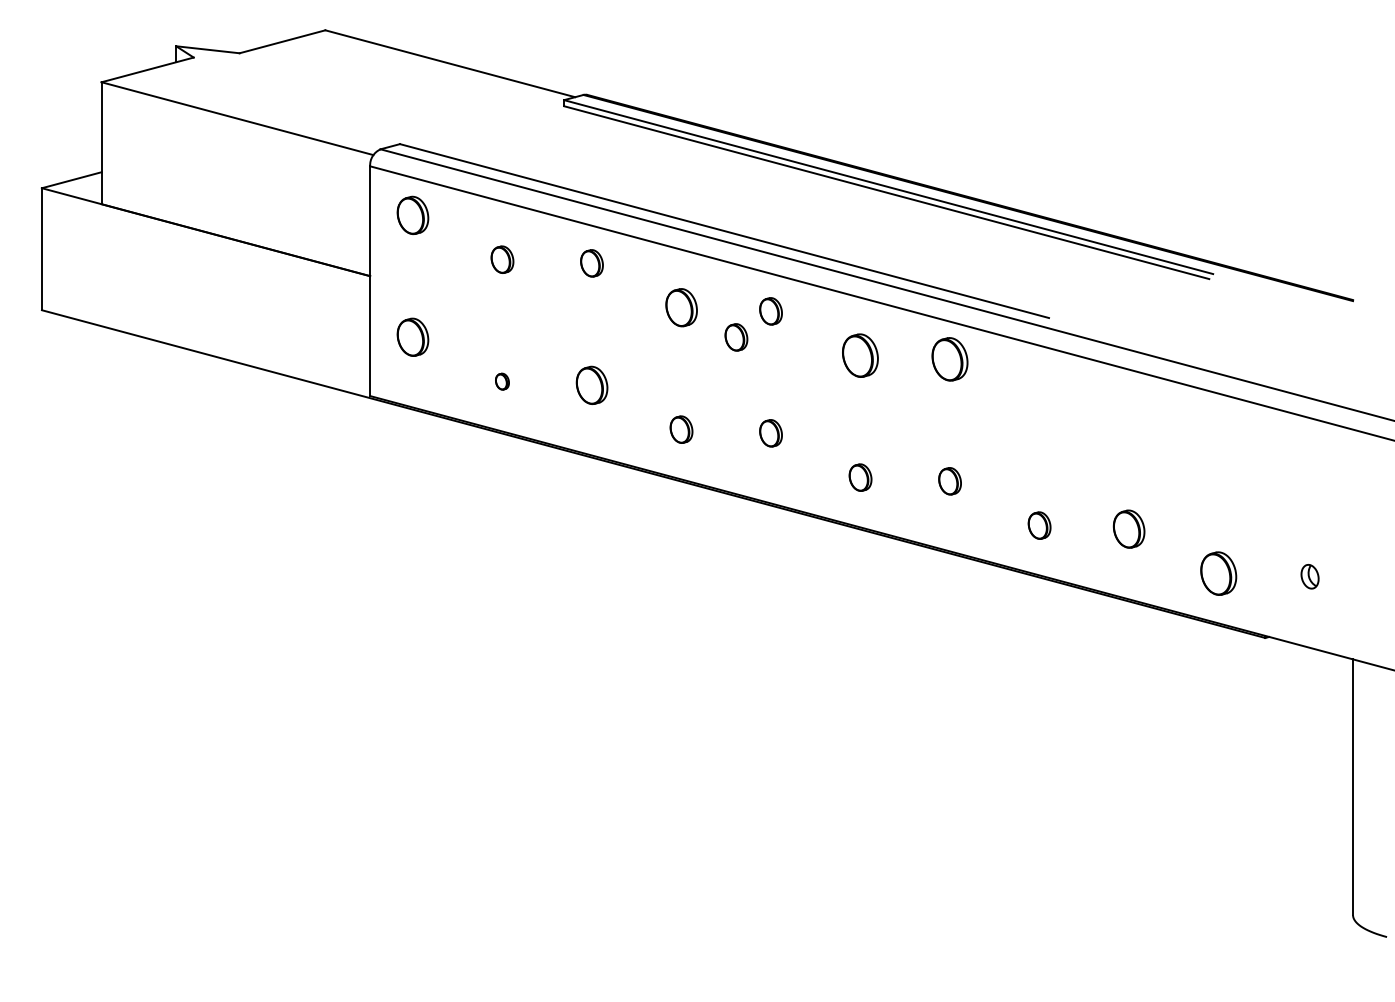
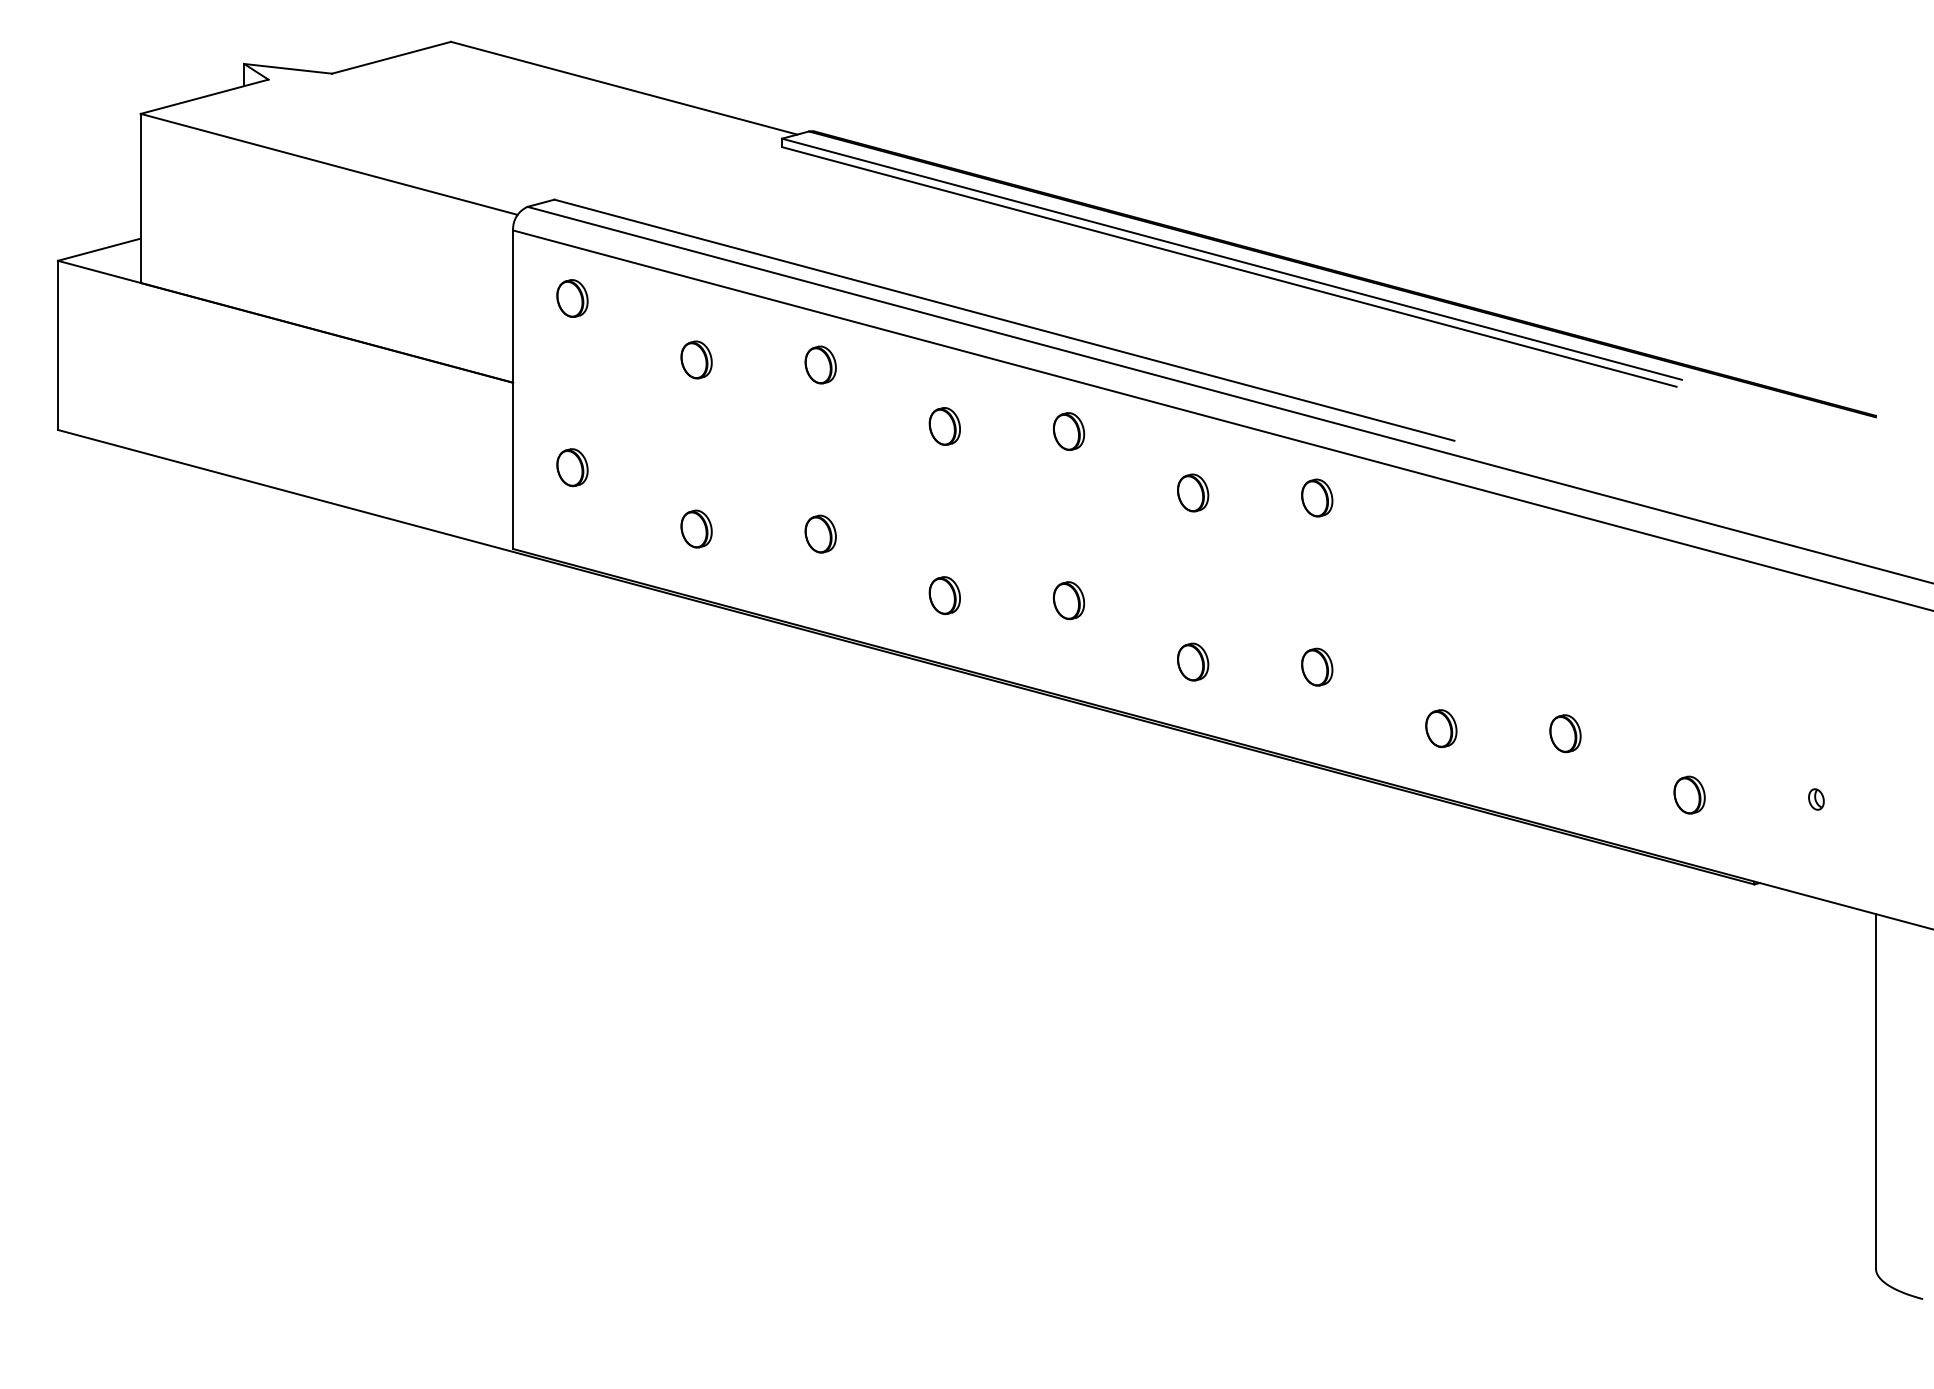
part: (412, 215) -> (572, 298), size x0.71
part: (681, 307) -> (944, 426), size x0.71
part: (412, 337) -> (572, 467), size x0.71
part: (736, 337) -> (1021, 467), removed
part: (860, 355) -> (1193, 492), size x0.62
part: (950, 358) -> (1317, 497), size x0.62
part: (502, 381) -> (696, 528), size x1.67
part: (591, 384) -> (820, 533), size x0.71
part: (1129, 529) -> (1565, 733), size x0.71
part: (1218, 573) -> (1689, 794), size x0.62
part: (1310, 576) -> (1816, 799), size x0.62

